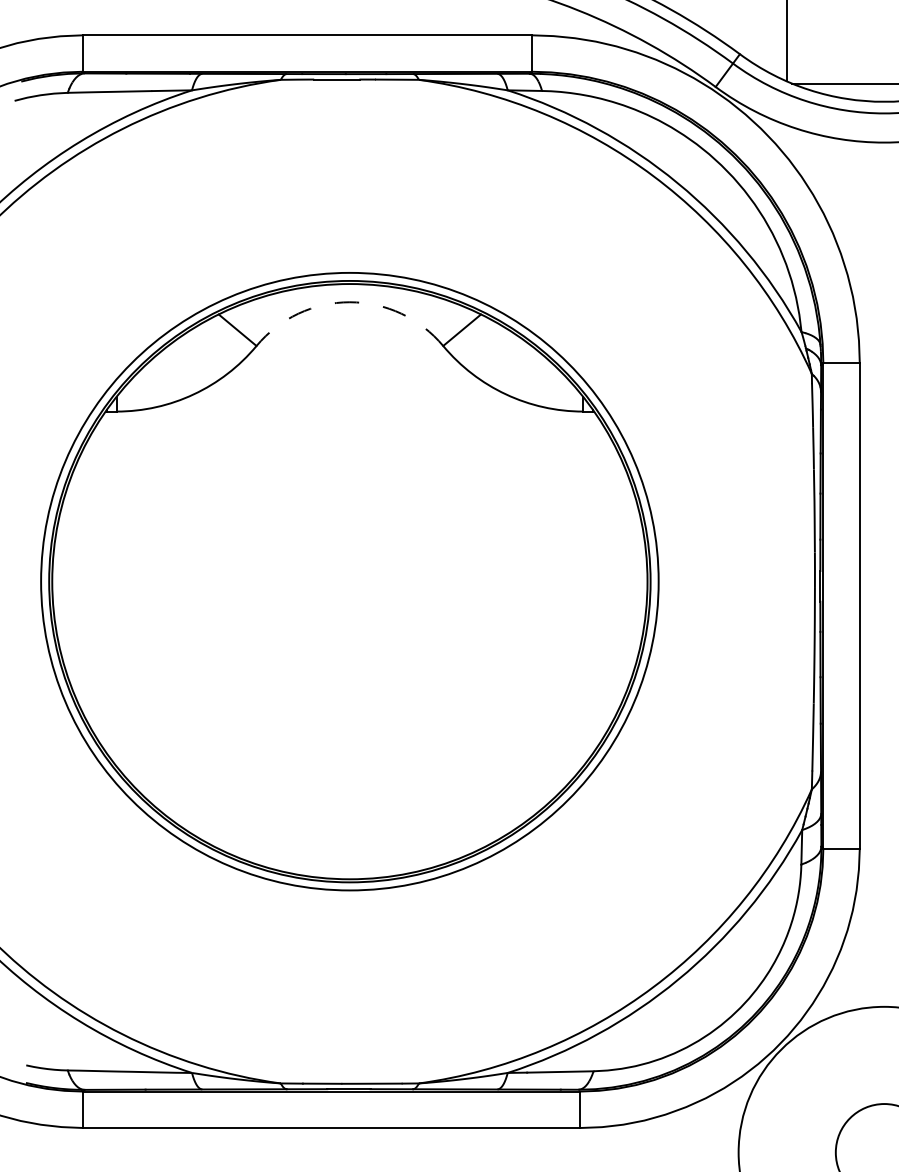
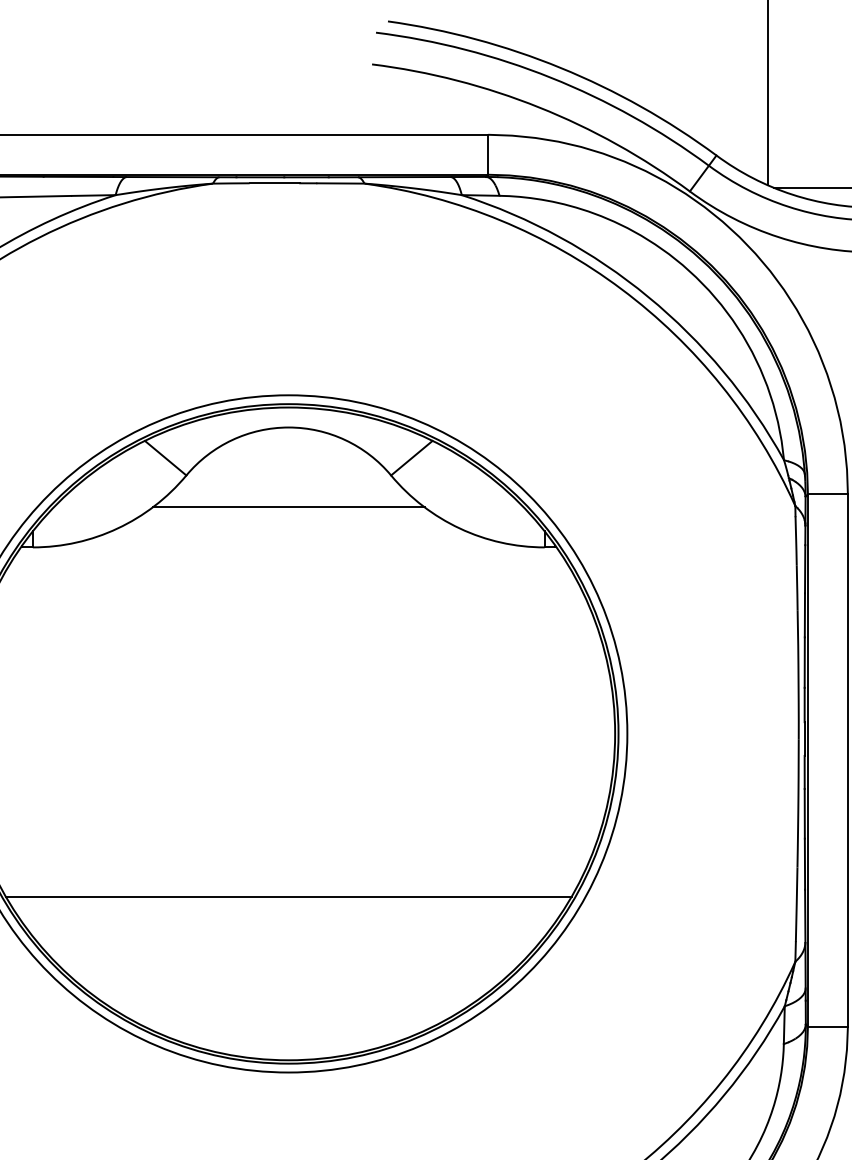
arc: (349, 302) -> (288, 427), dashed -> solid
line: (349, 374) -> (288, 506), added
line: (349, 730) -> (288, 897), added

